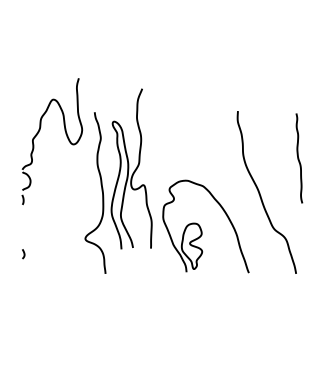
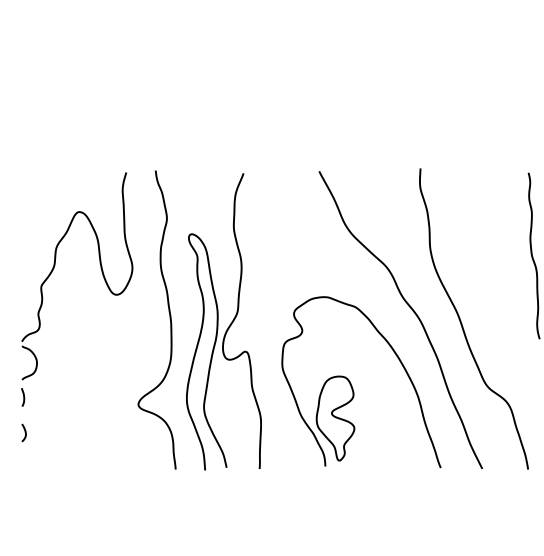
part: (65, 134) -> (101, 276), moved
part: (131, 168) -> (223, 320), moved
curve: (231, 186) -> (408, 307), added

